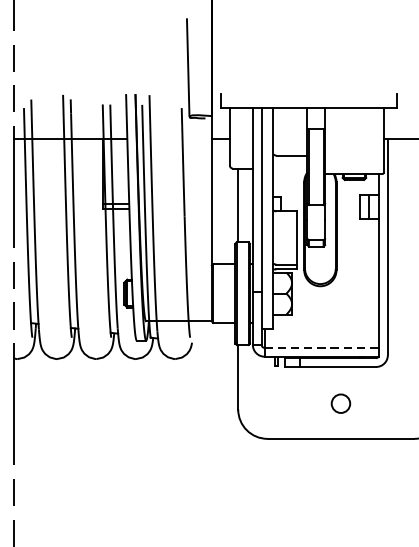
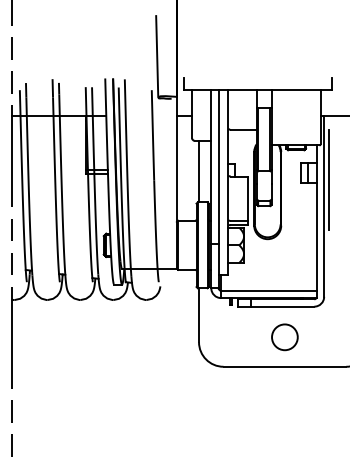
line: (394, 216) -> (329, 180), added
line: (321, 347) -> (268, 290), dashed -> solid
circle: (340, 403) -> (284, 337), size x1.67

